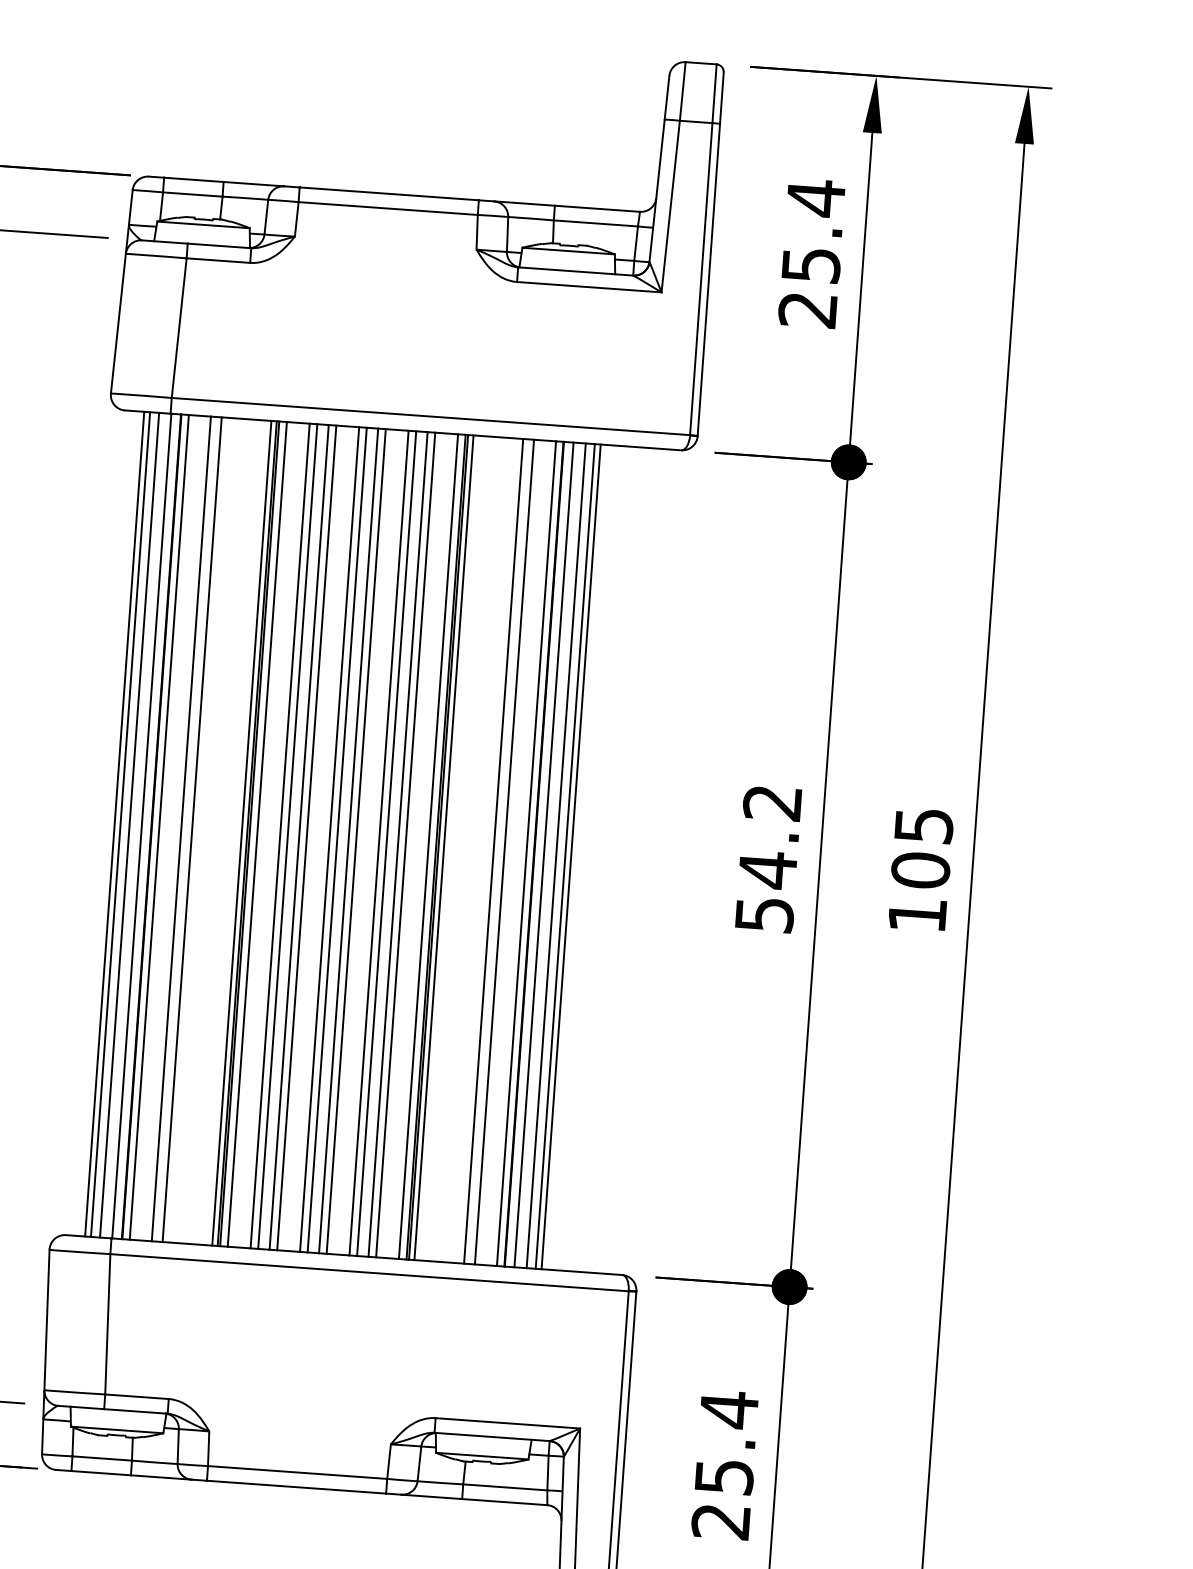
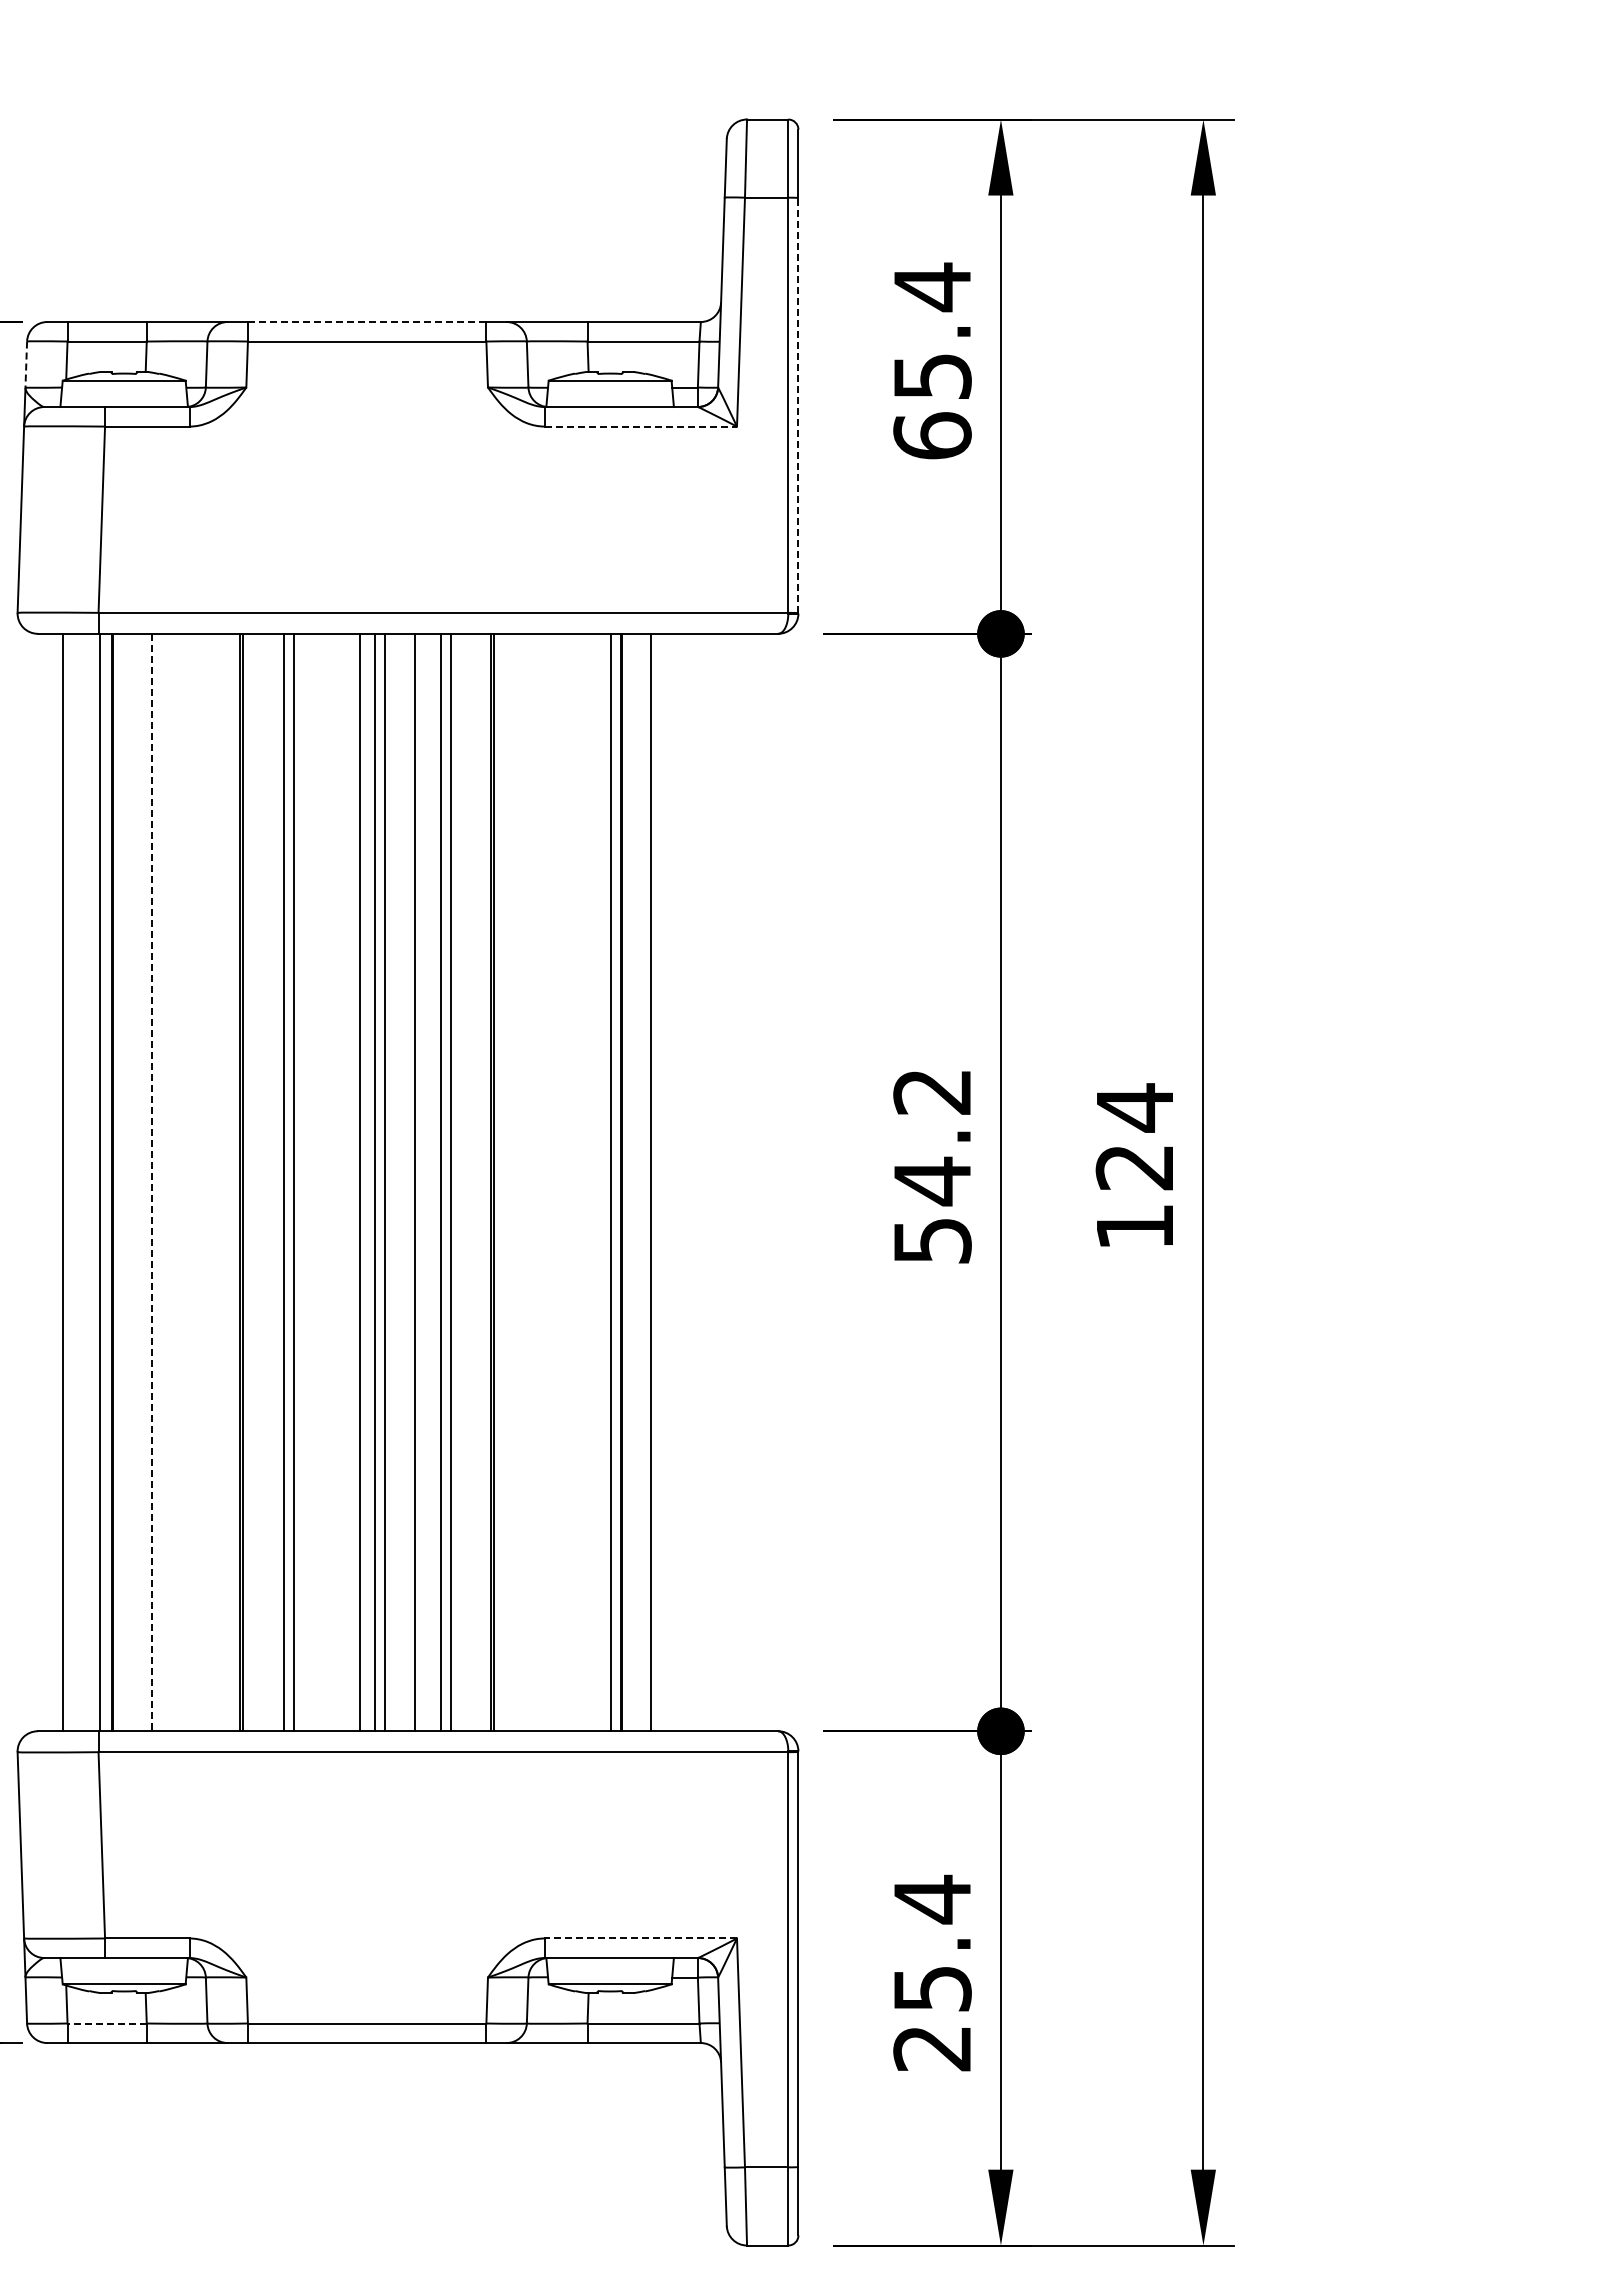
line: (388, 194) -> (366, 322), solid -> dashed
line: (130, 207) -> (26, 364), solid -> dashed
line: (708, 279) -> (798, 405), solid -> dashed
line: (589, 287) -> (641, 426), solid -> dashed
text: (807, 309) -> (932, 435), 25.4 -> 65.4
line: (120, 824) -> (71, 1182), removed
line: (129, 825) -> (83, 1182), removed
line: (159, 827) -> (122, 1182), removed
line: (181, 828) -> (152, 1182), solid -> dashed
line: (192, 829) -> (166, 1182), removed
line: (241, 833) -> (232, 1182), removed
line: (257, 834) -> (253, 1182), removed
line: (298, 837) -> (308, 1182), removed
line: (307, 837) -> (319, 1182), removed
line: (329, 839) -> (349, 1182), removed
line: (386, 843) -> (425, 1182), removed
line: (428, 846) -> (481, 1182), removed
line: (443, 847) -> (501, 1182), removed
text: (922, 847) -> (1134, 1136), 105 -> 124
line: (493, 851) -> (567, 1182), removed
line: (504, 852) -> (582, 1182), removed
line: (543, 854) -> (634, 1182), removed
line: (565, 856) -> (663, 1182), removed
line: (570, 856) -> (670, 1182), removed
line: (507, 1423) -> (640, 1938), solid -> dashed
line: (102, 1458) -> (107, 2023), solid -> dashed

